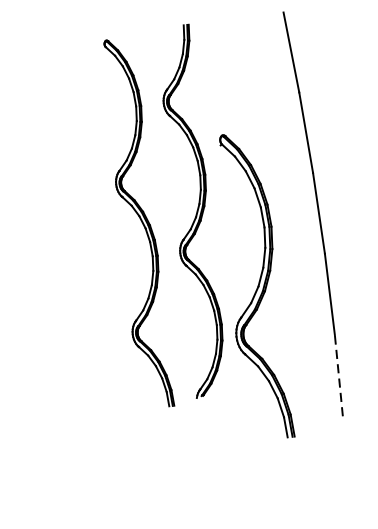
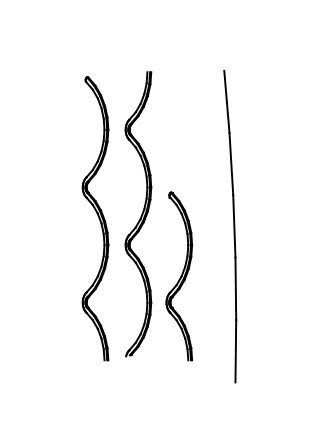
part: (254, 286) -> (179, 276), size x0.71
line: (338, 374) -> (235, 350), dashed -> solid

